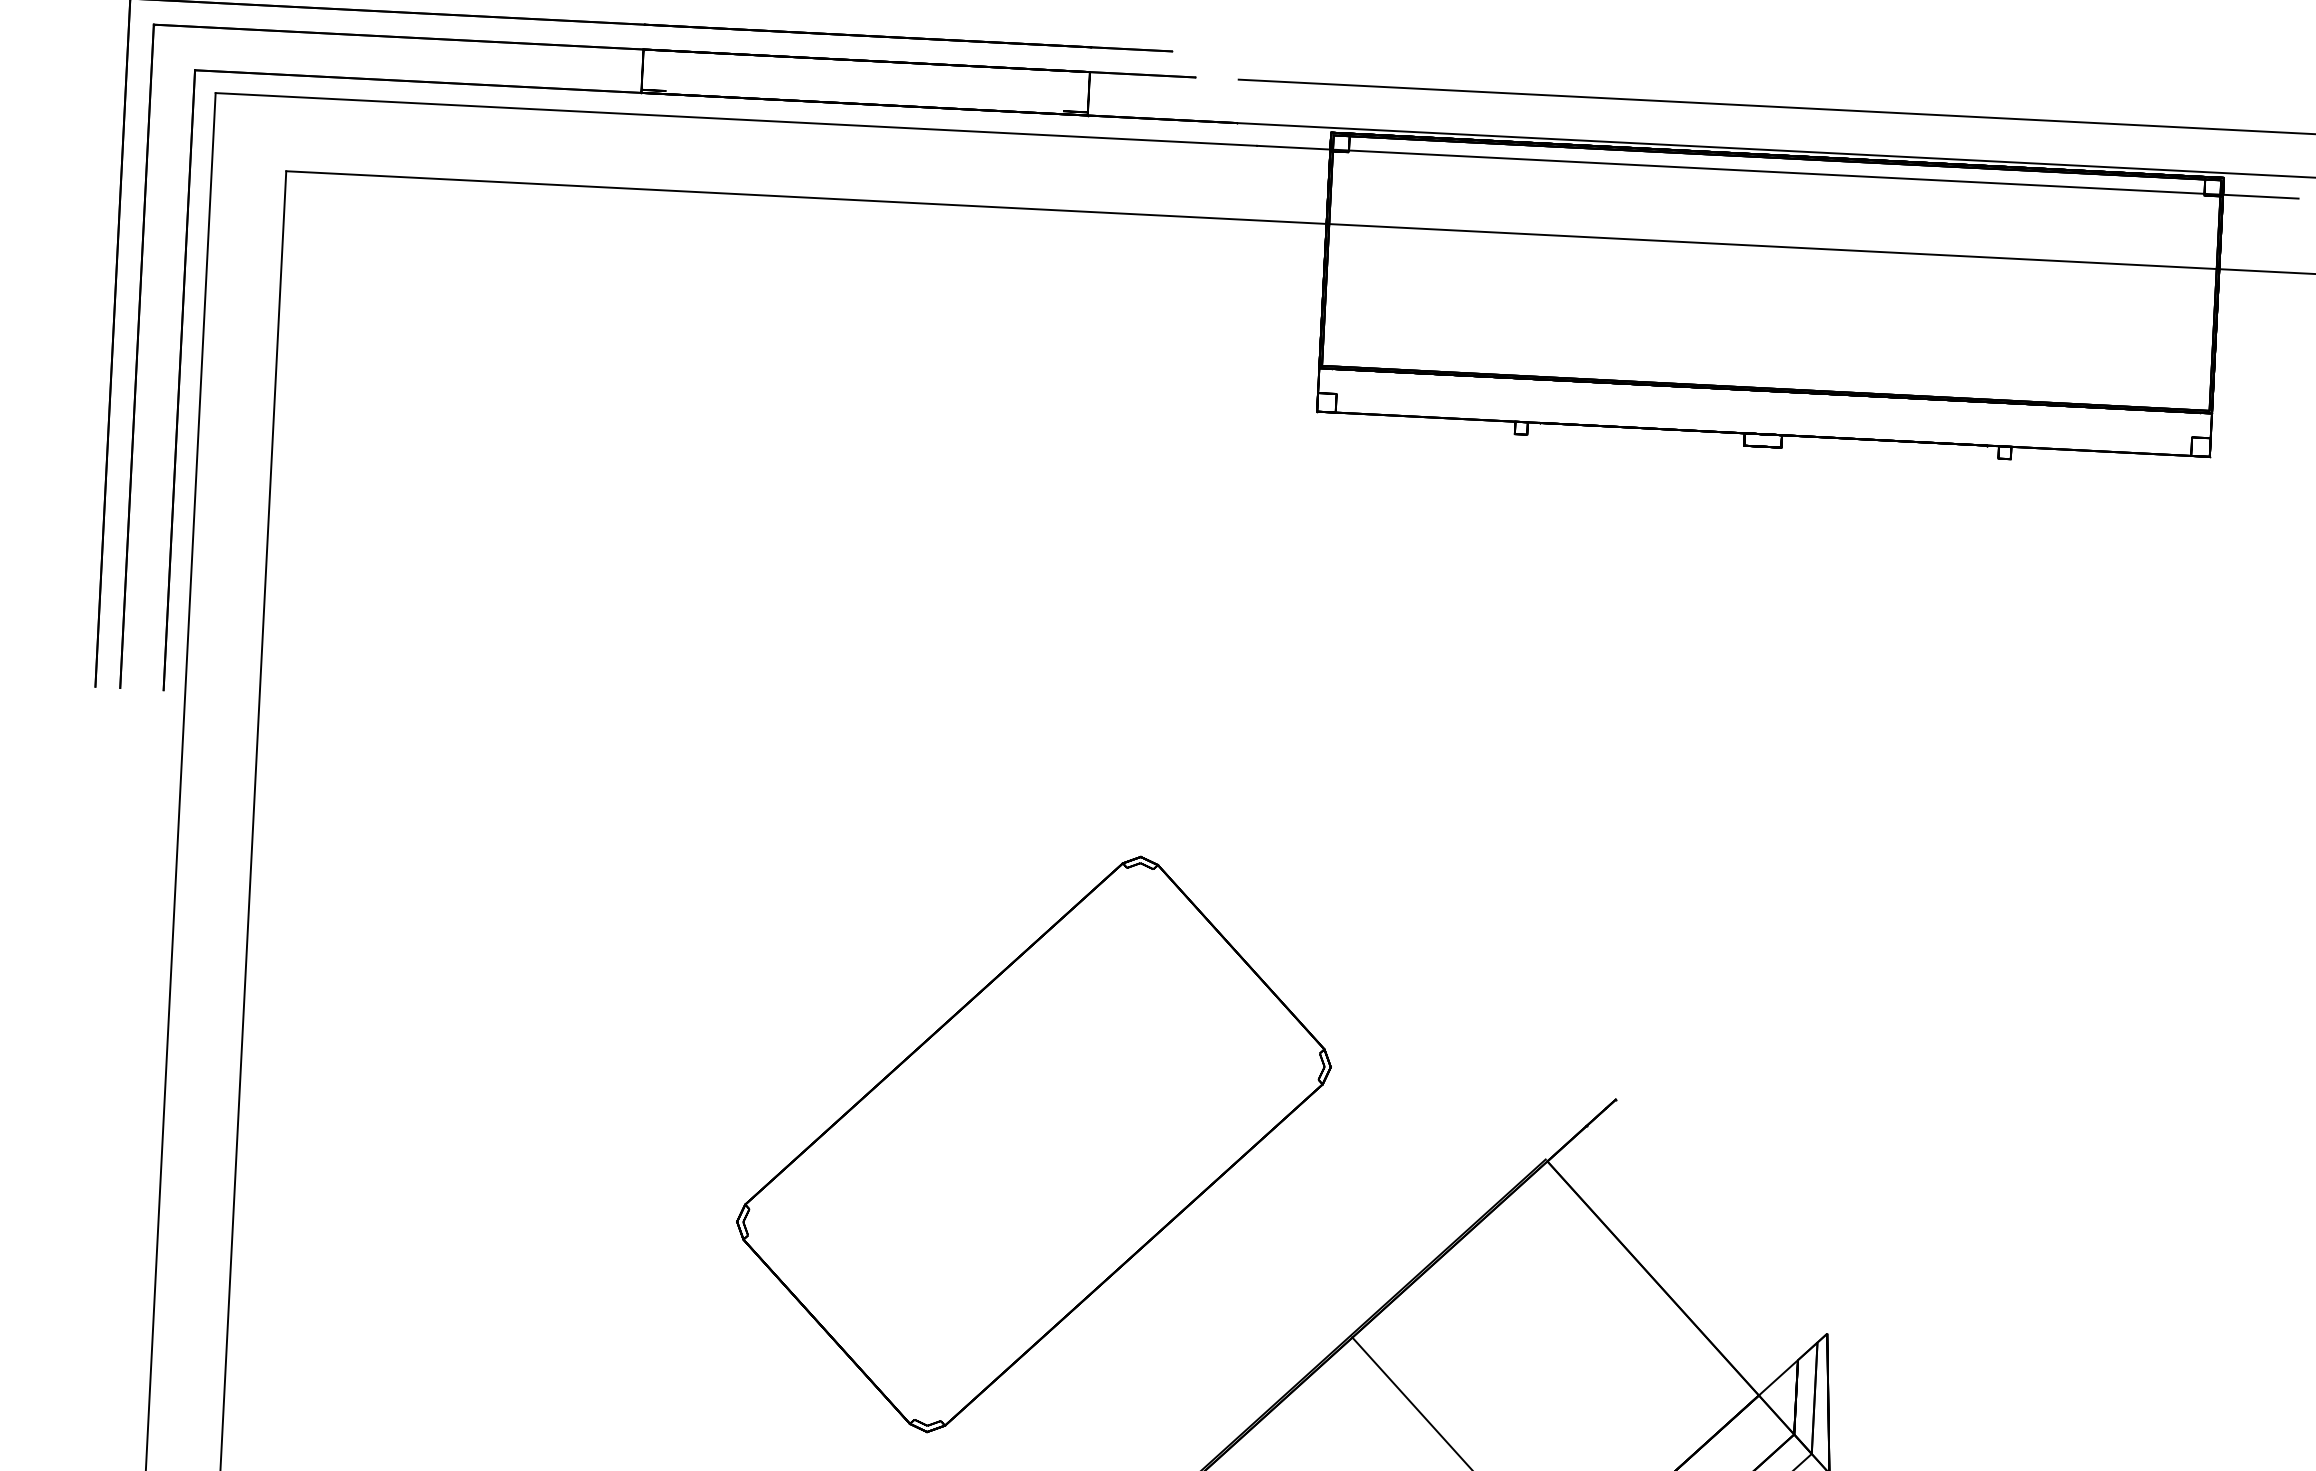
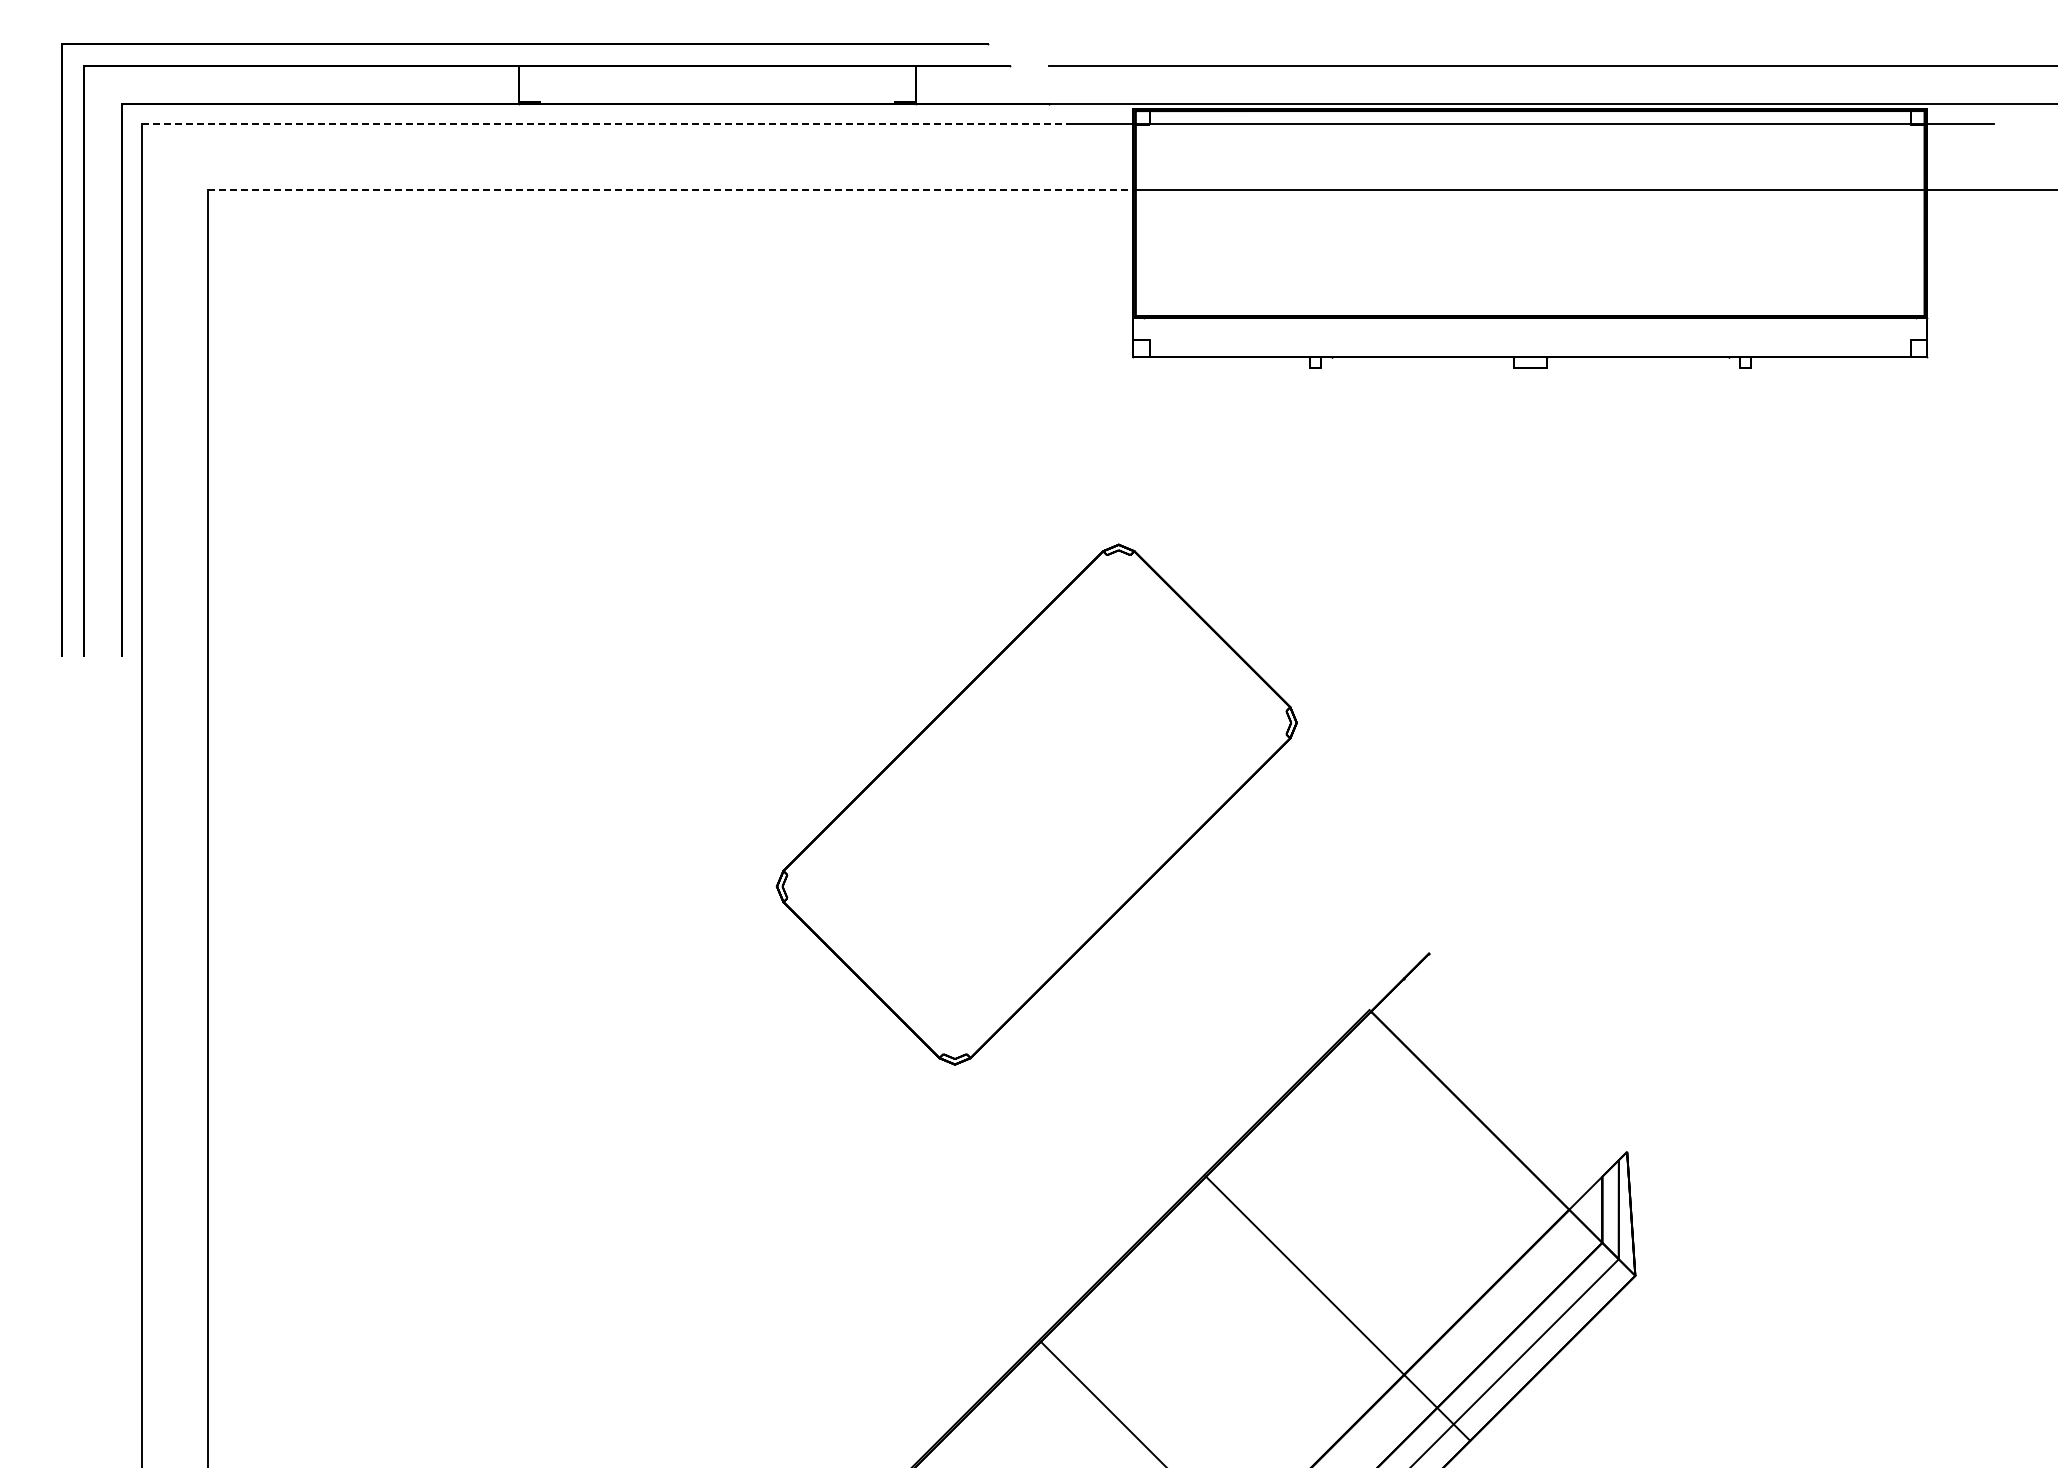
line: (737, 119) -> (605, 123), solid -> dashed
line: (807, 197) -> (671, 189), solid -> dashed
part: (1033, 1144) -> (1036, 804), moved

